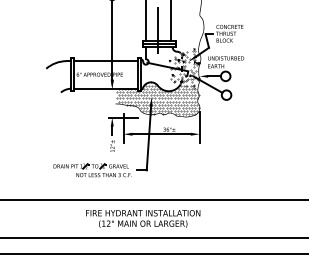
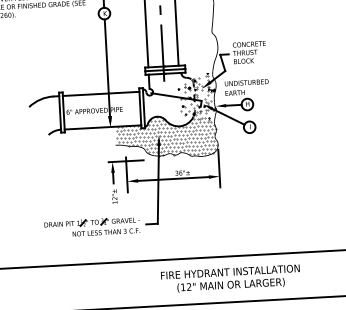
text: (143, 218) -> (231, 278), moved

